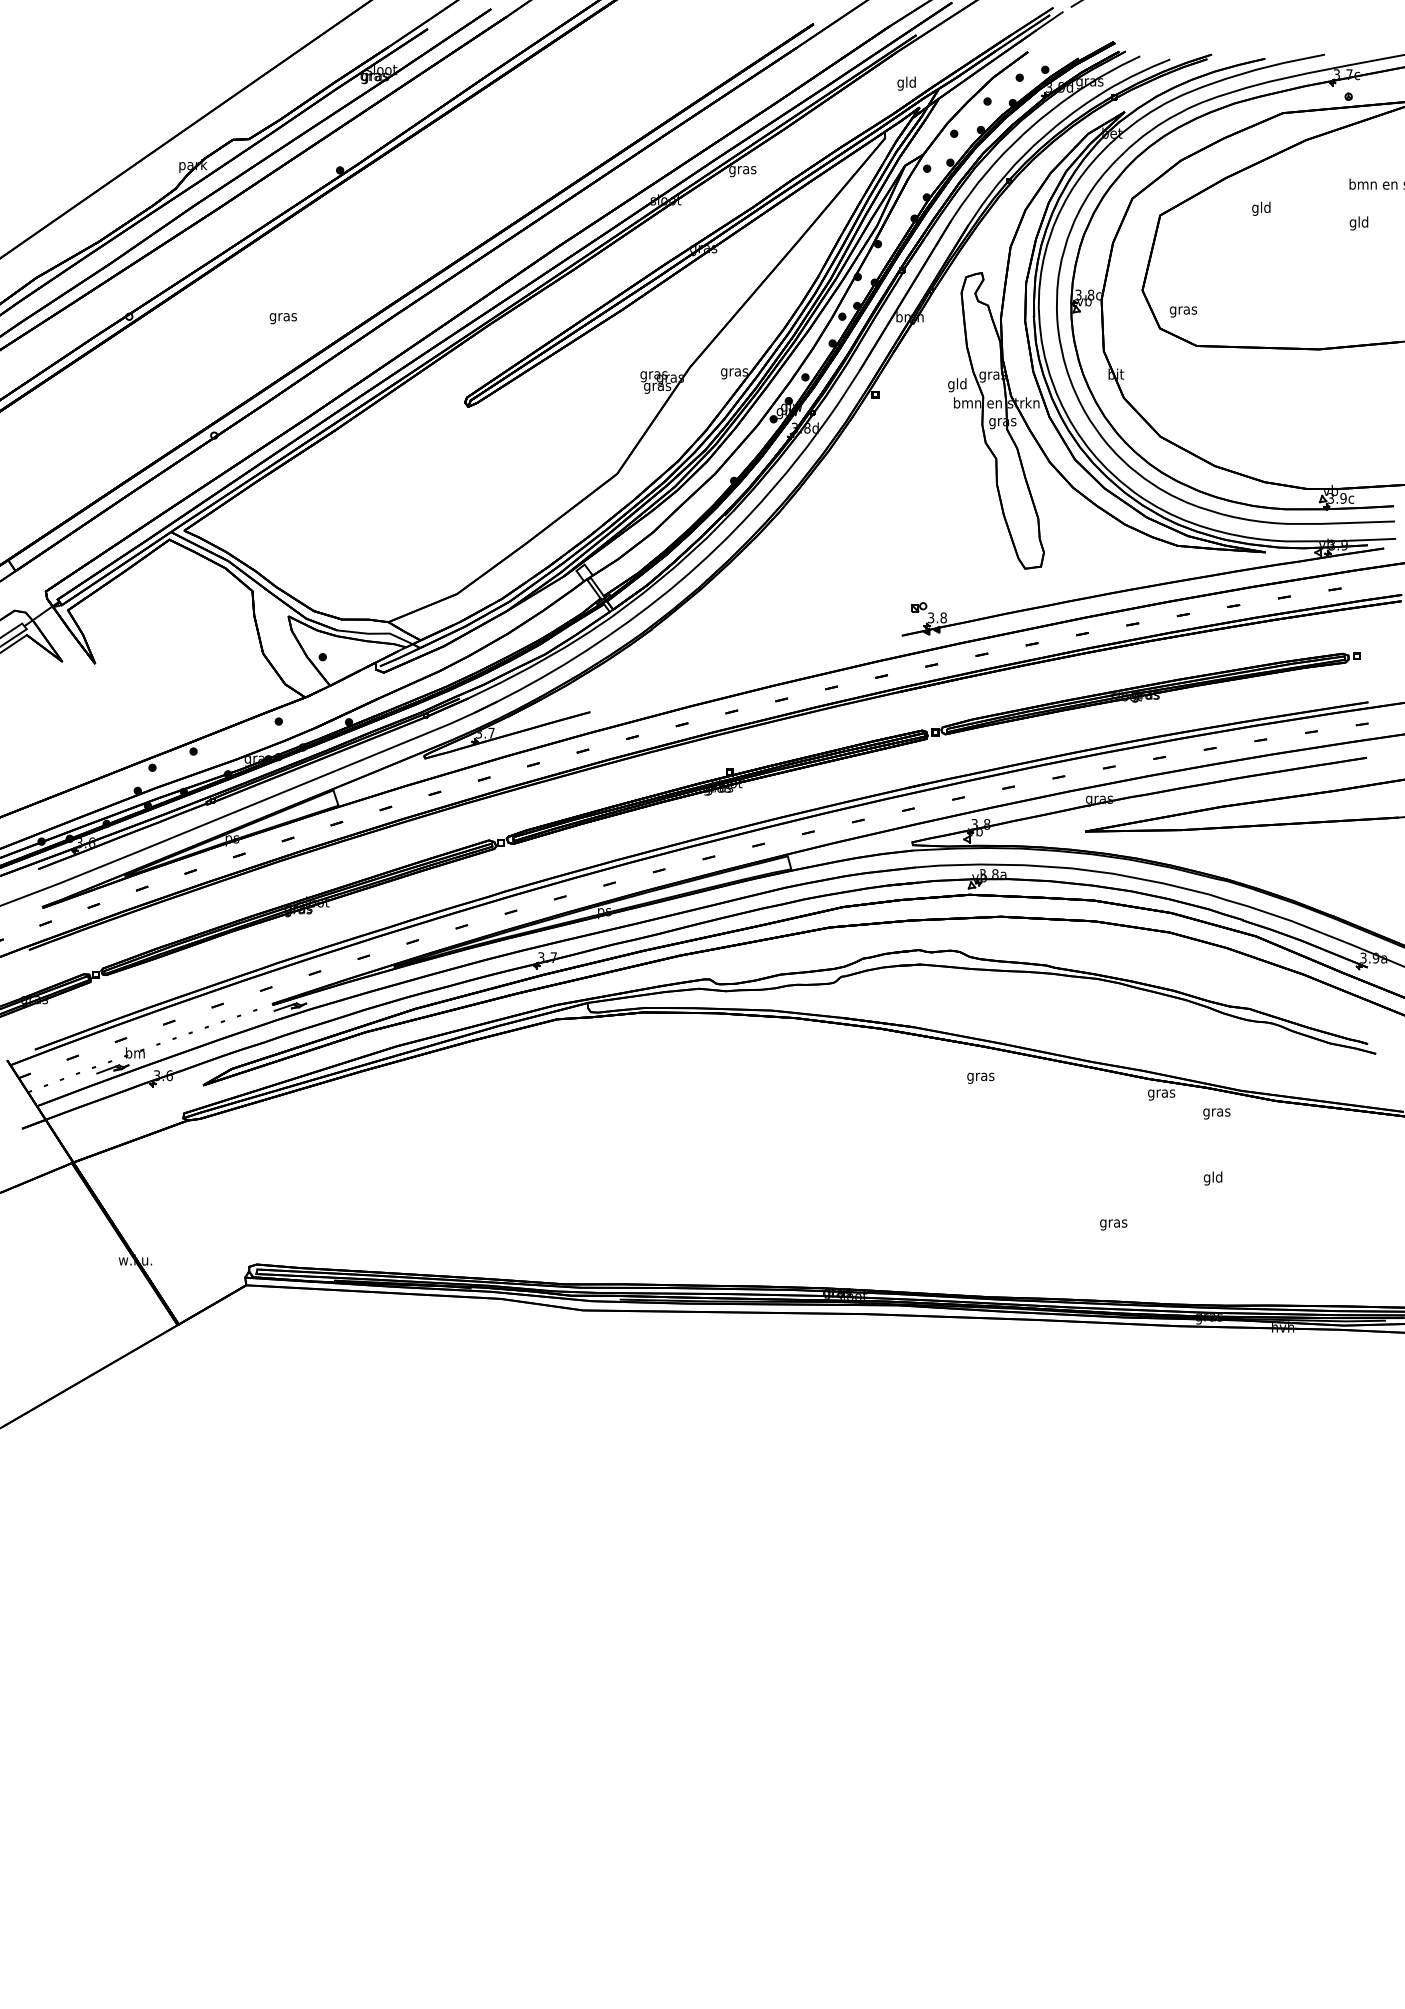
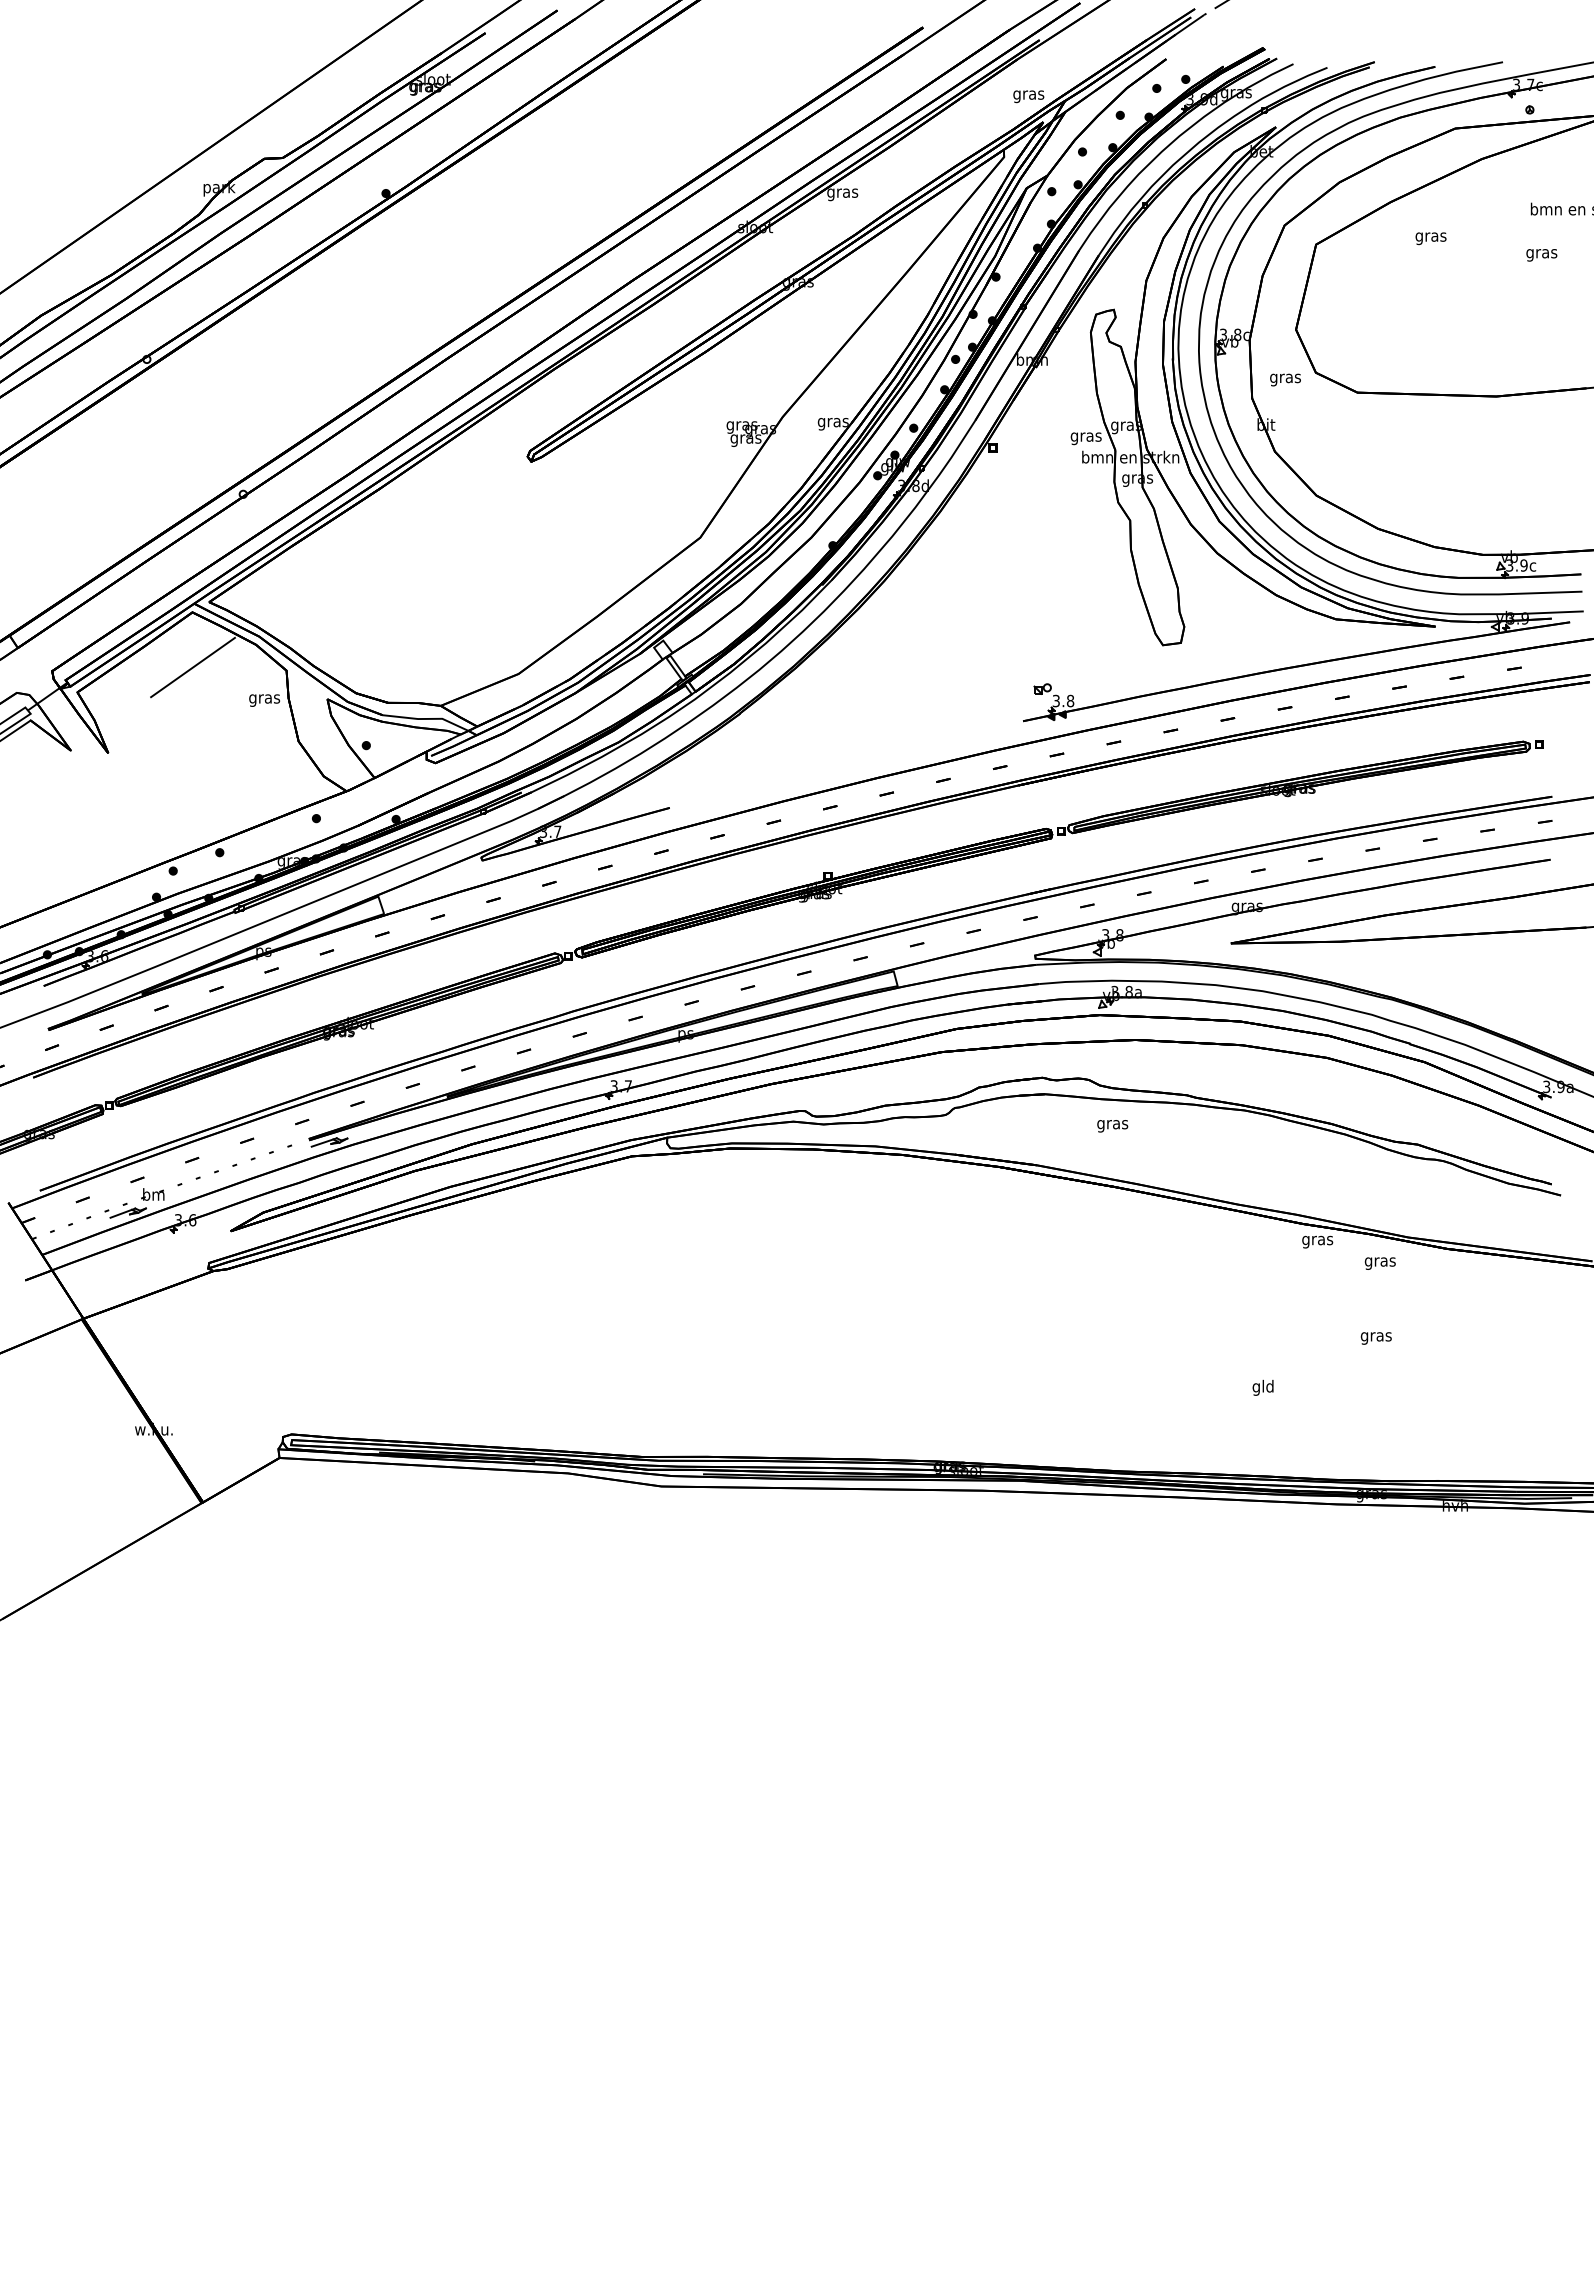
text: (906, 84) -> (1028, 95), gld -> gras
text: (1261, 209) -> (1430, 237), gld -> gras
text: (1358, 223) -> (1541, 253), gld -> gras
text: (1183, 311) -> (1285, 379), moved
text: (283, 318) -> (264, 700), moved
text: (956, 385) -> (1085, 437), gld -> gras
line: (169, 588) -> (192, 667), added
text: (980, 1078) -> (1112, 1126), moved
text: (1212, 1178) -> (1375, 1336), gld -> gras
text: (1112, 1223) -> (1262, 1387), gras -> gld

